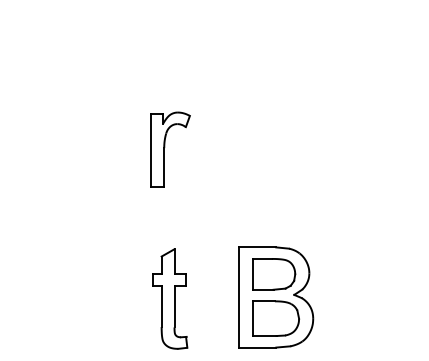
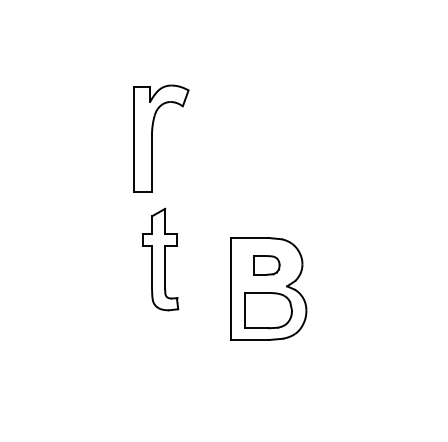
part: (170, 149) -> (161, 138), size x1.4
part: (274, 274) -> (266, 265), size x0.6
part: (169, 298) -> (160, 259), moved

